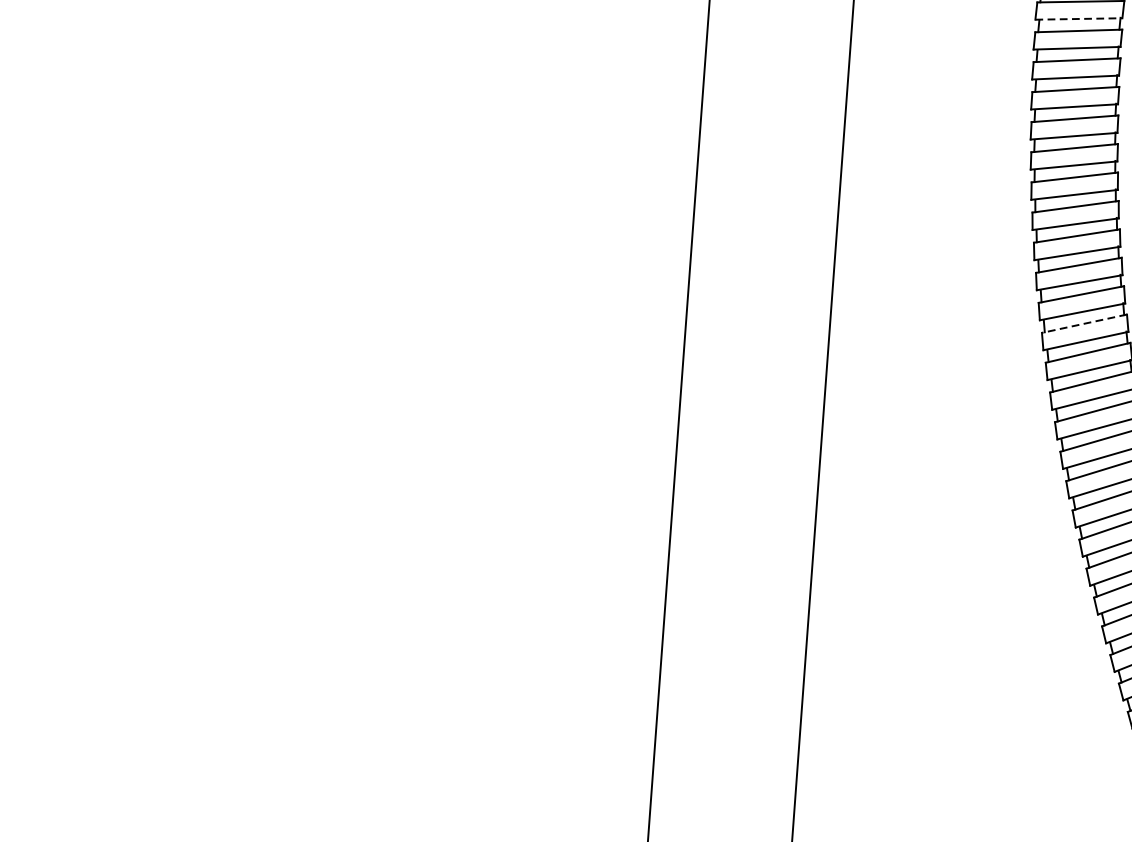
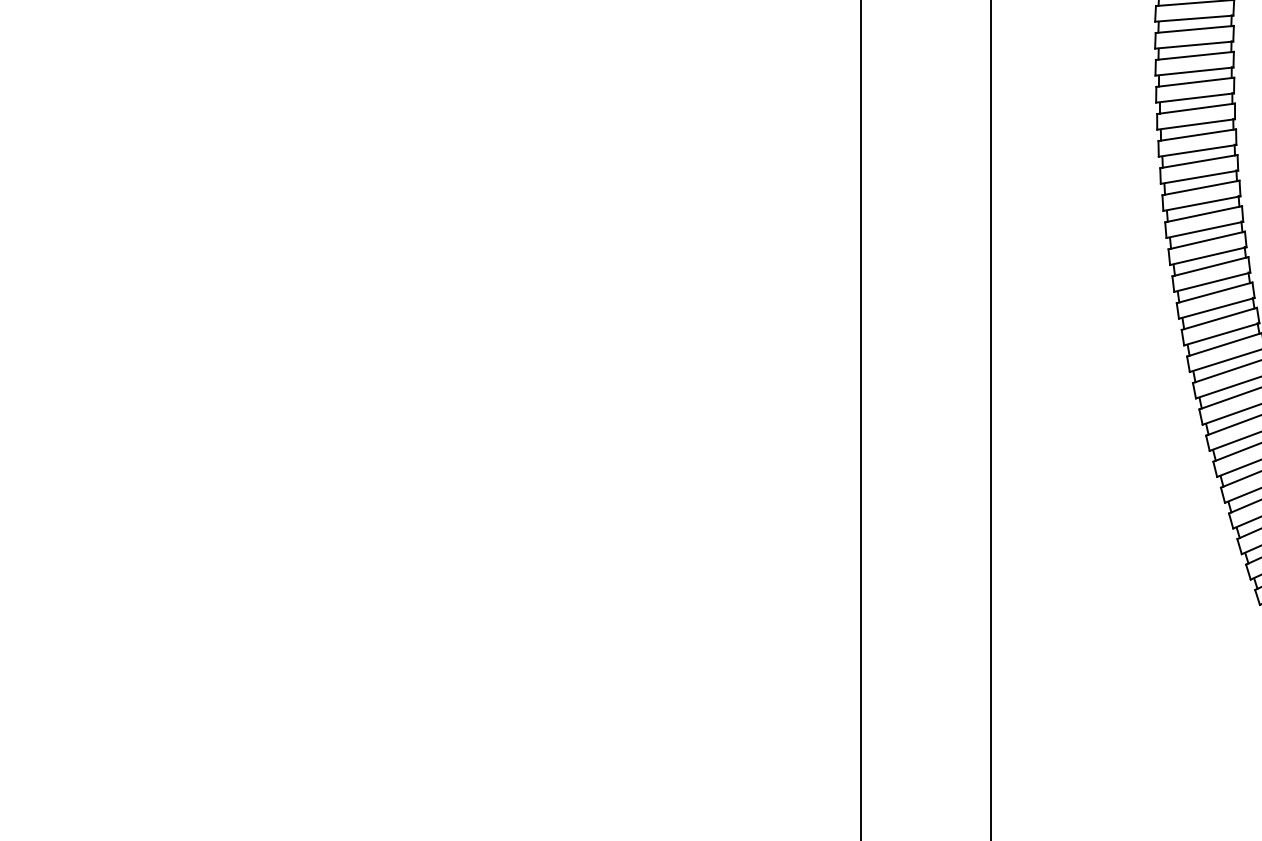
line: (1079, 19) -> (1194, 45), dashed -> solid
line: (1083, 324) -> (1218, 319), dashed -> solid

